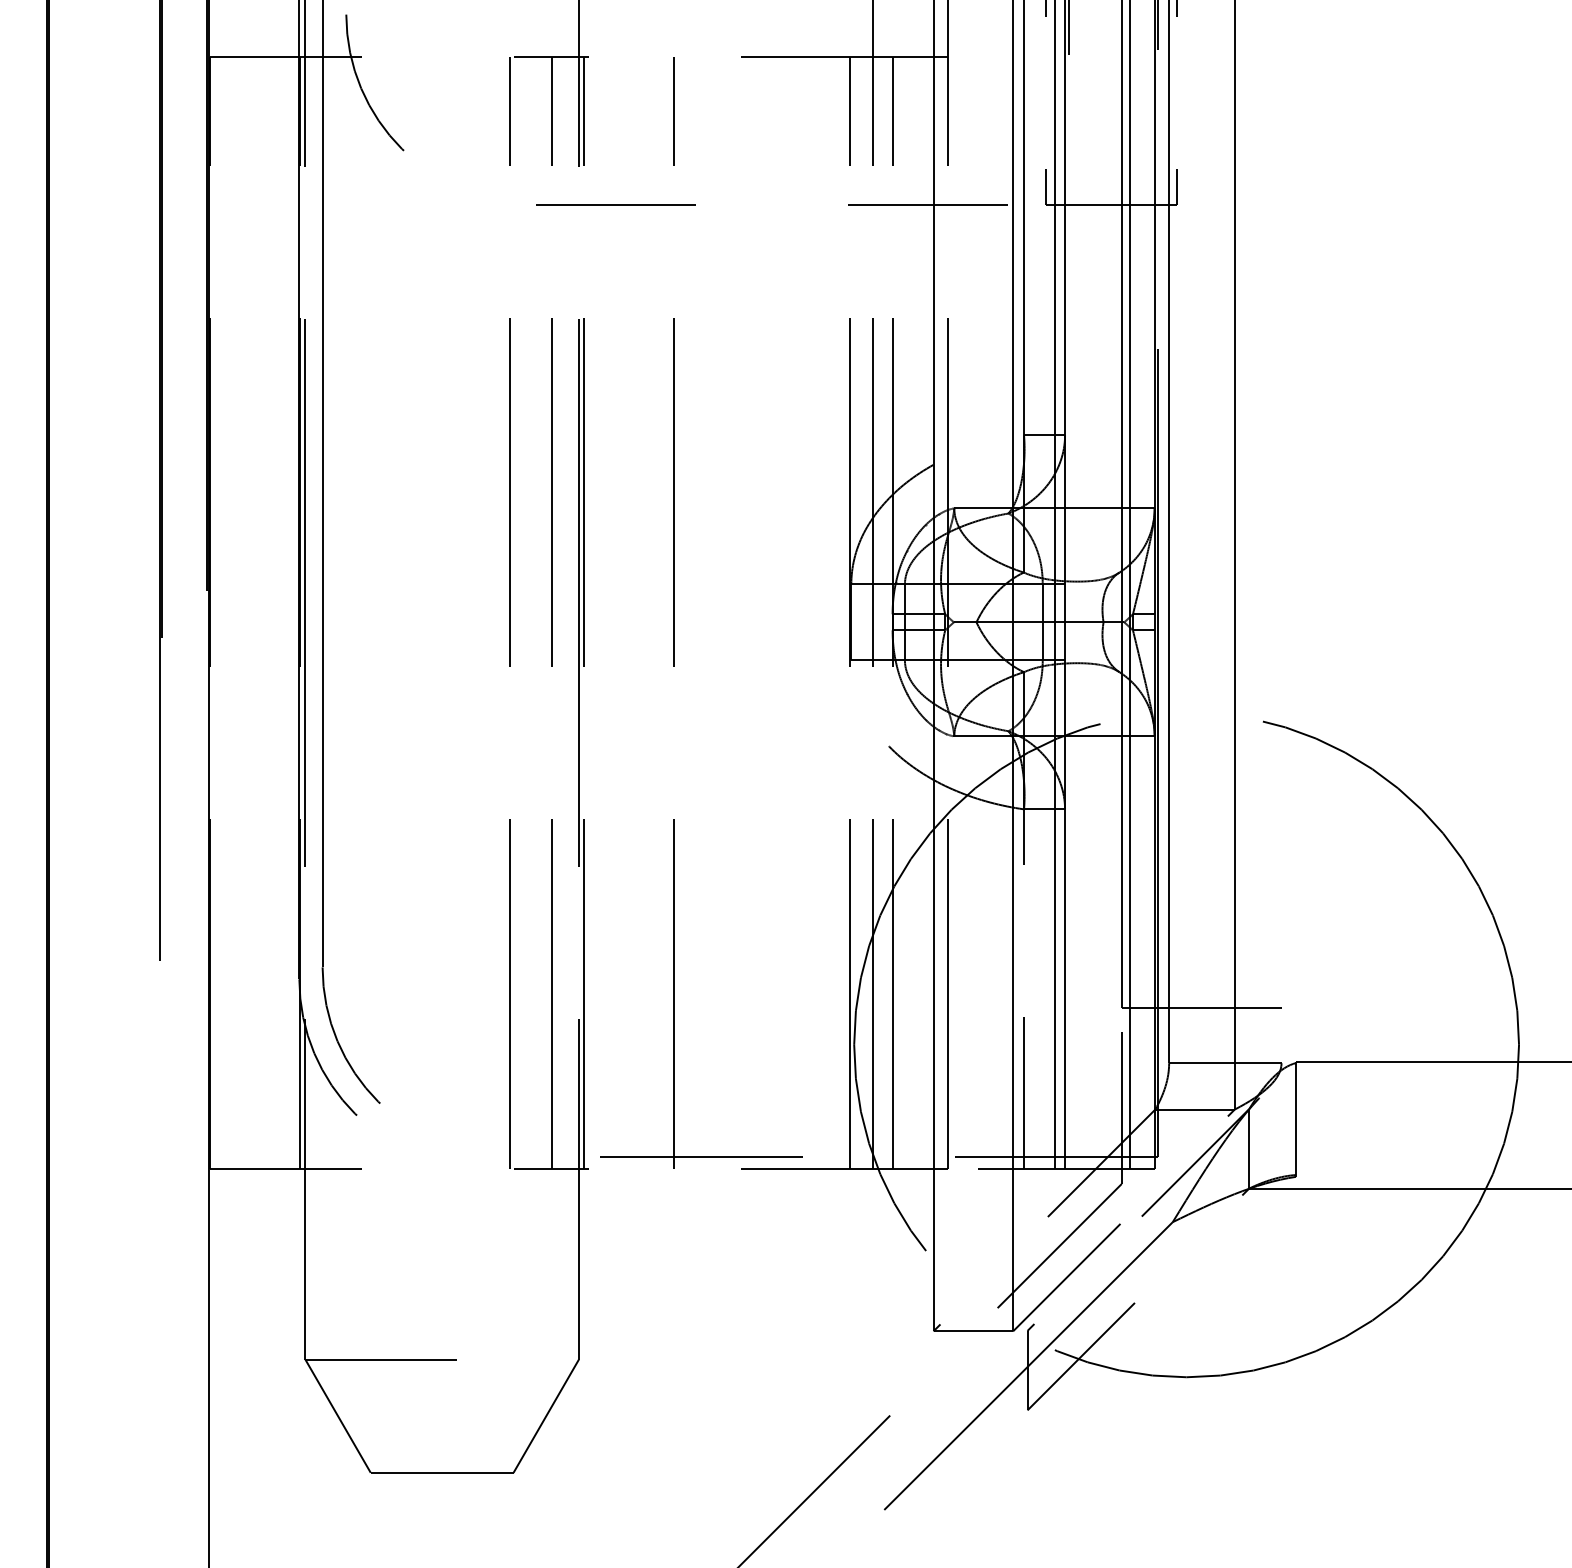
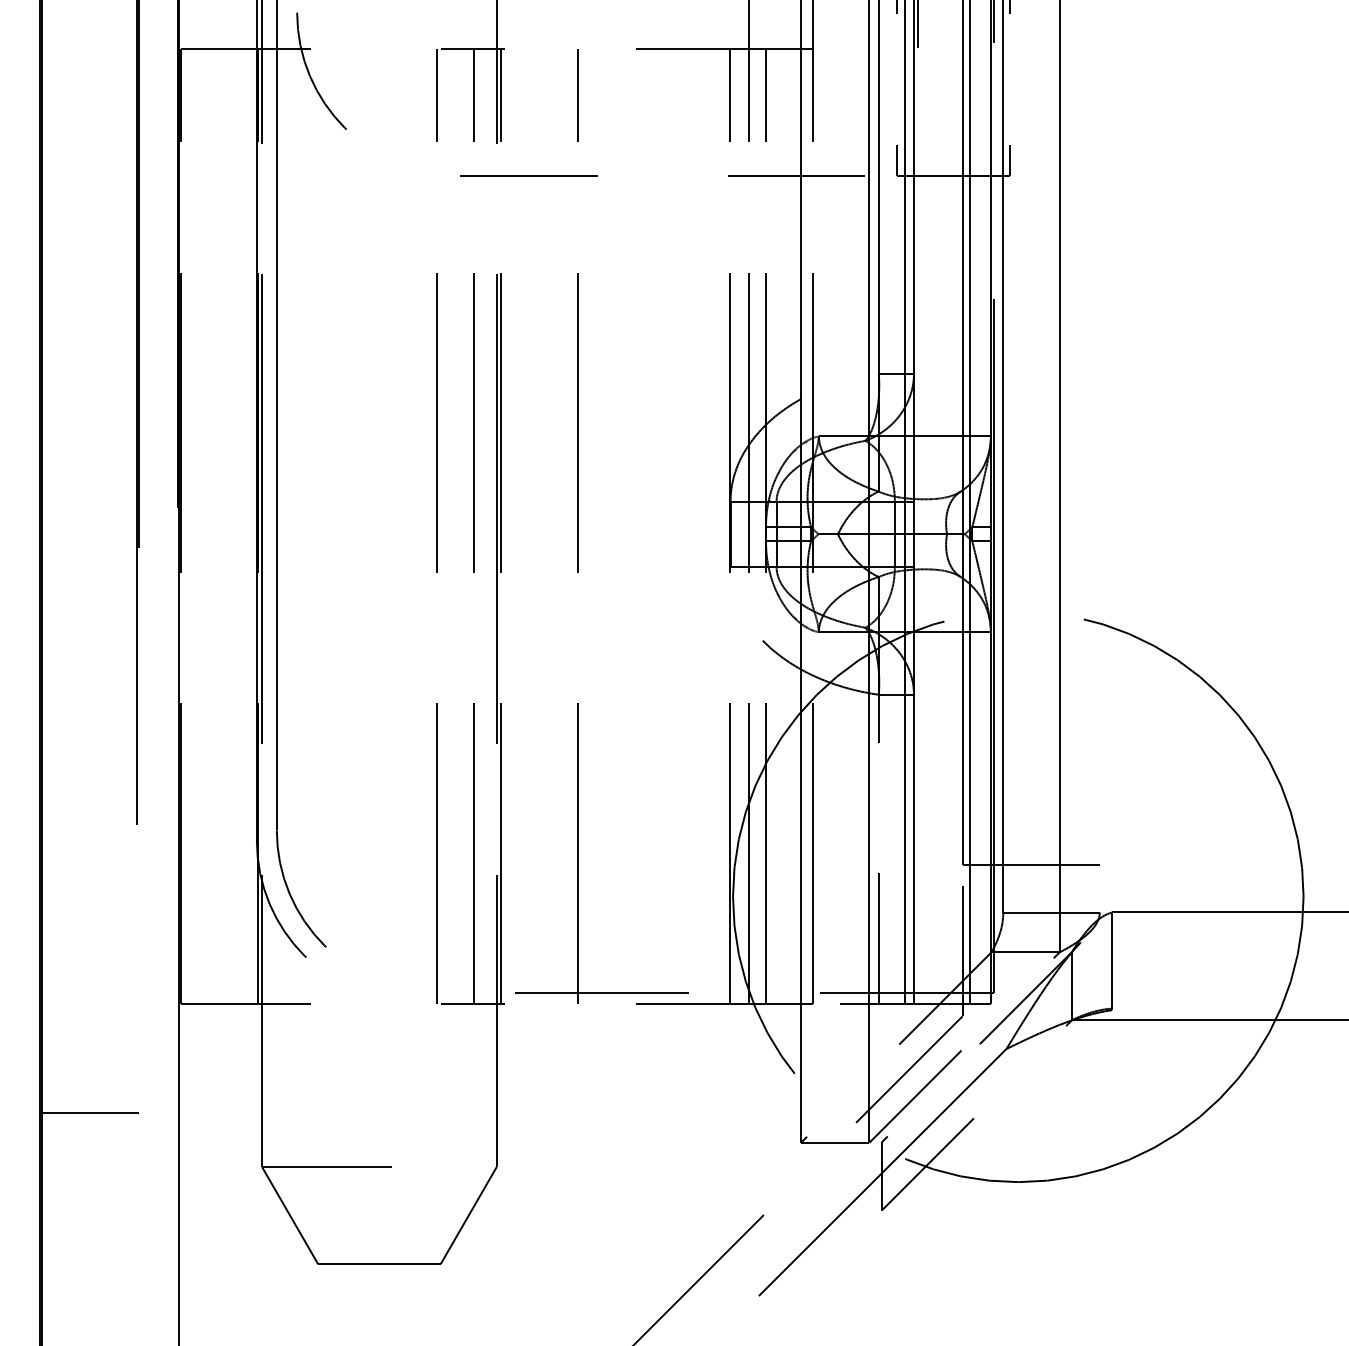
line: (105, 1296) -> (90, 1112), added

